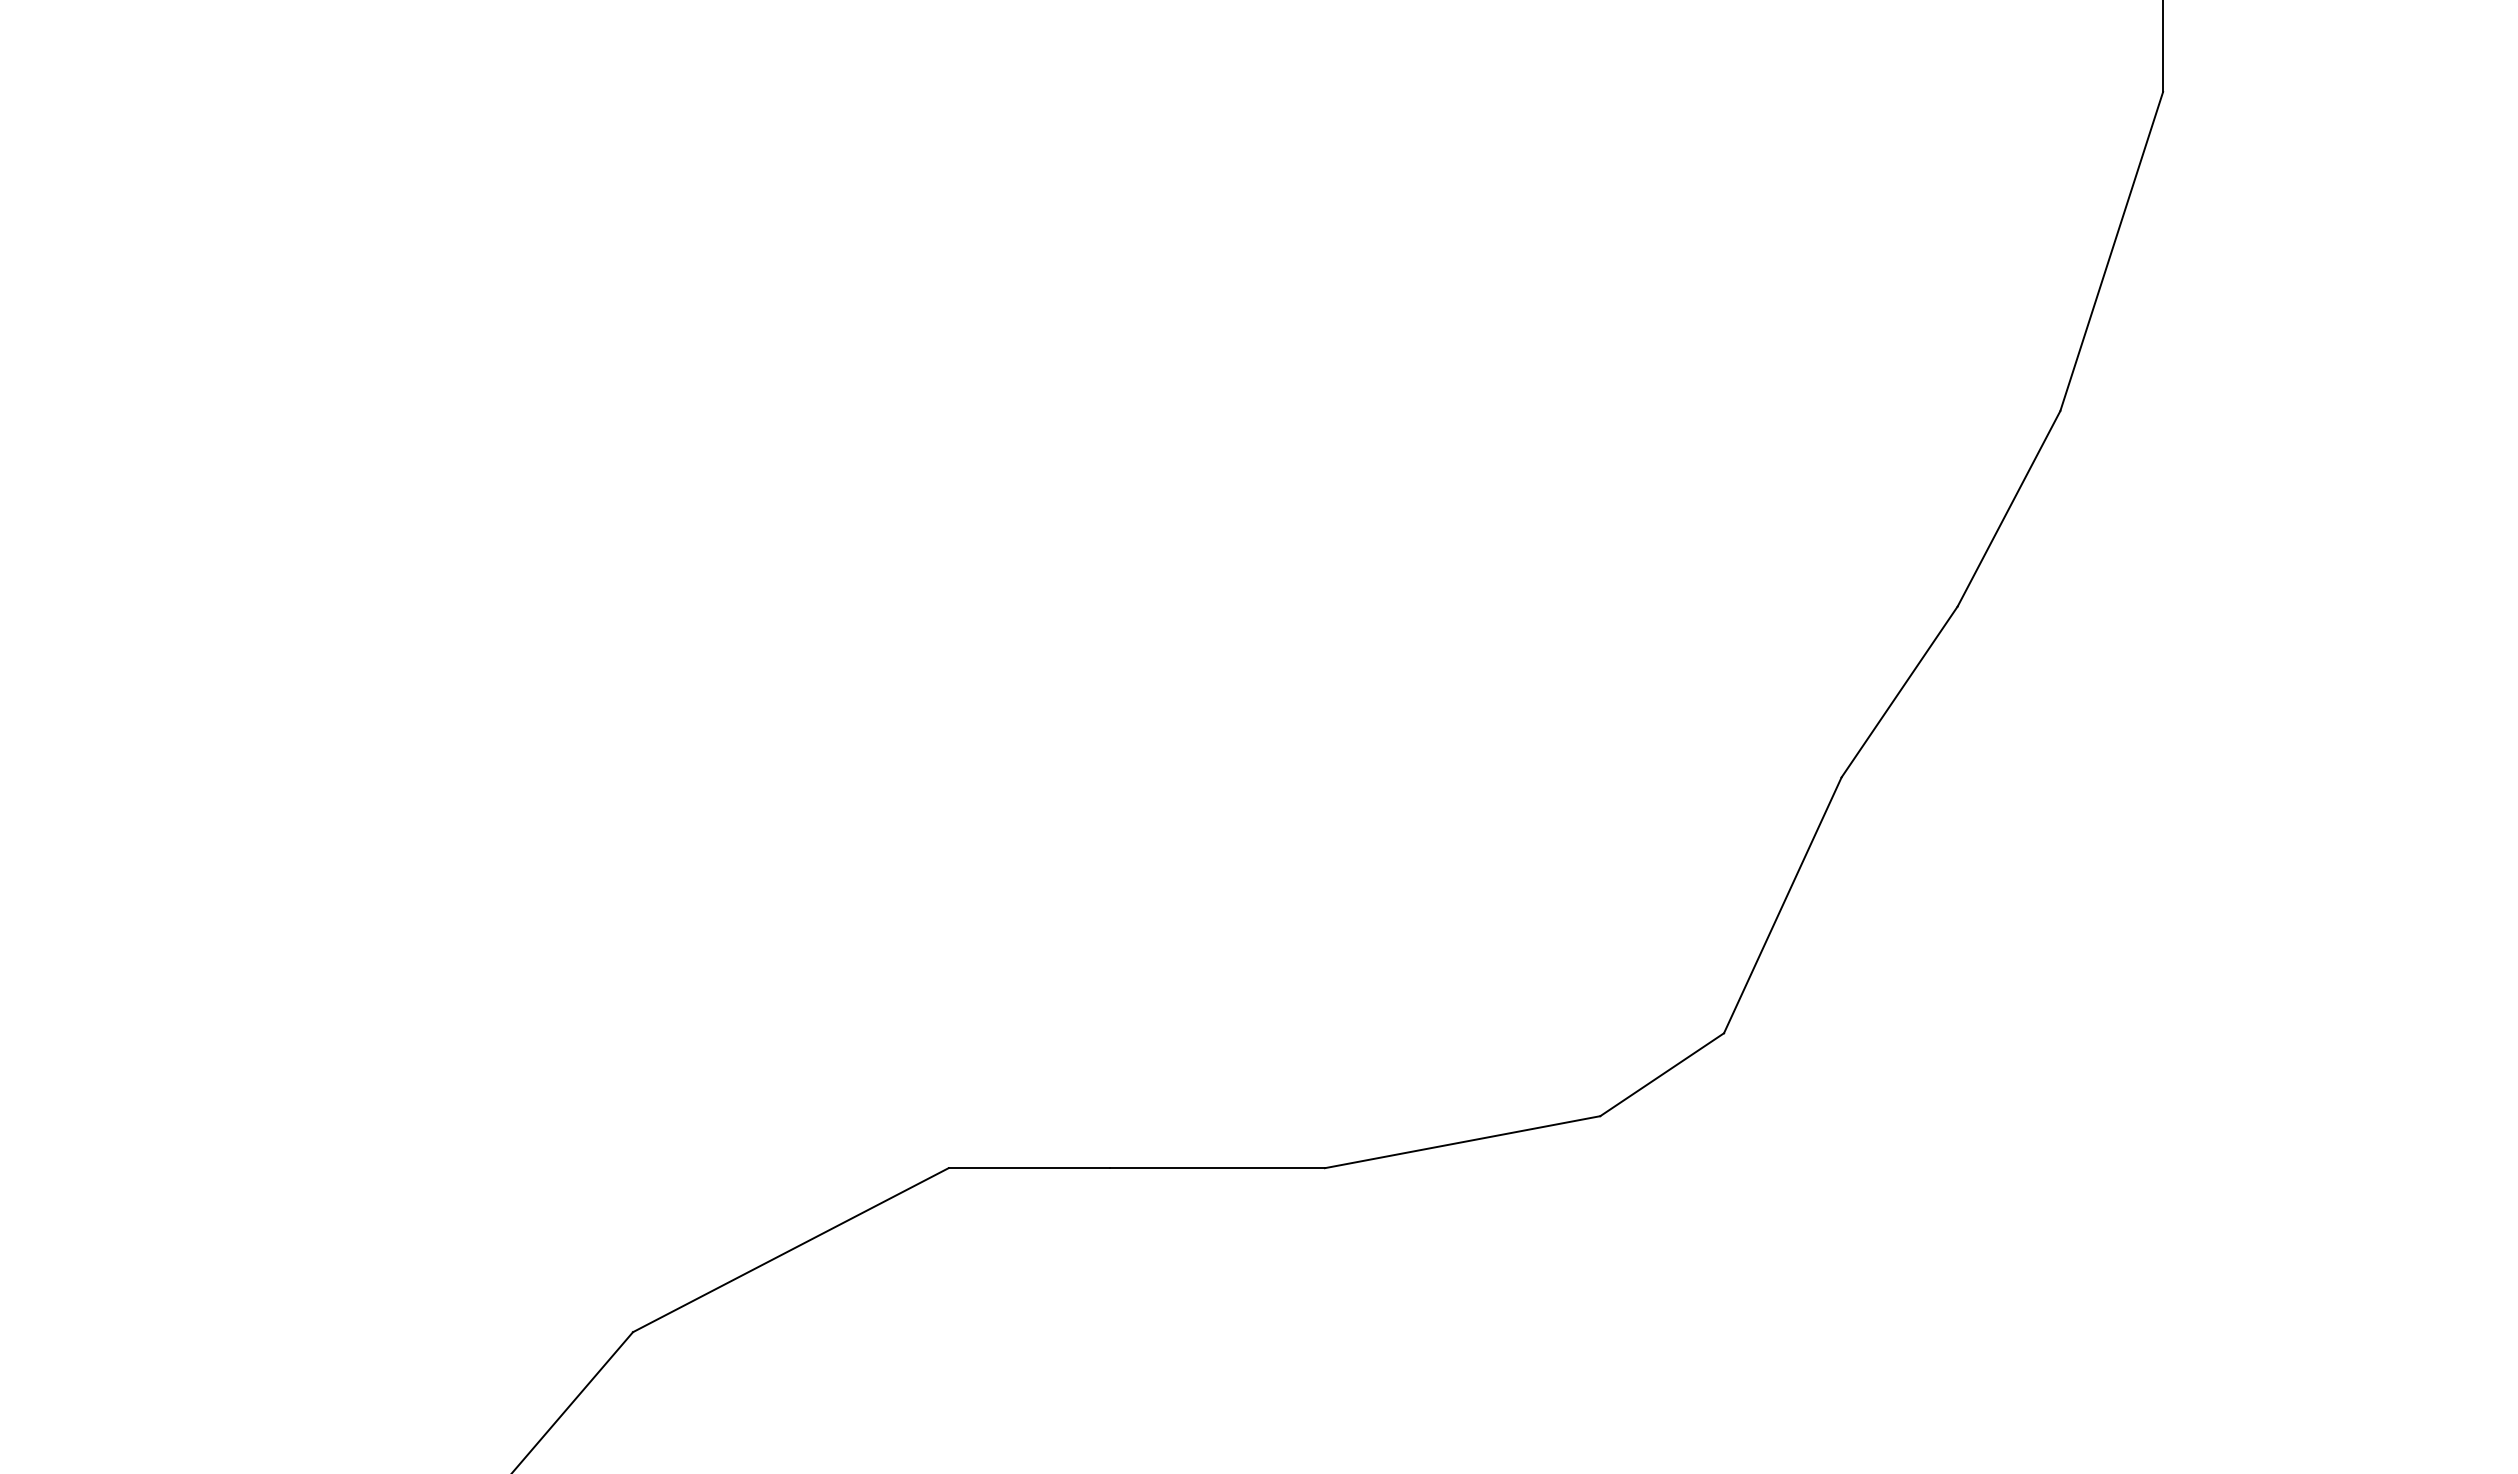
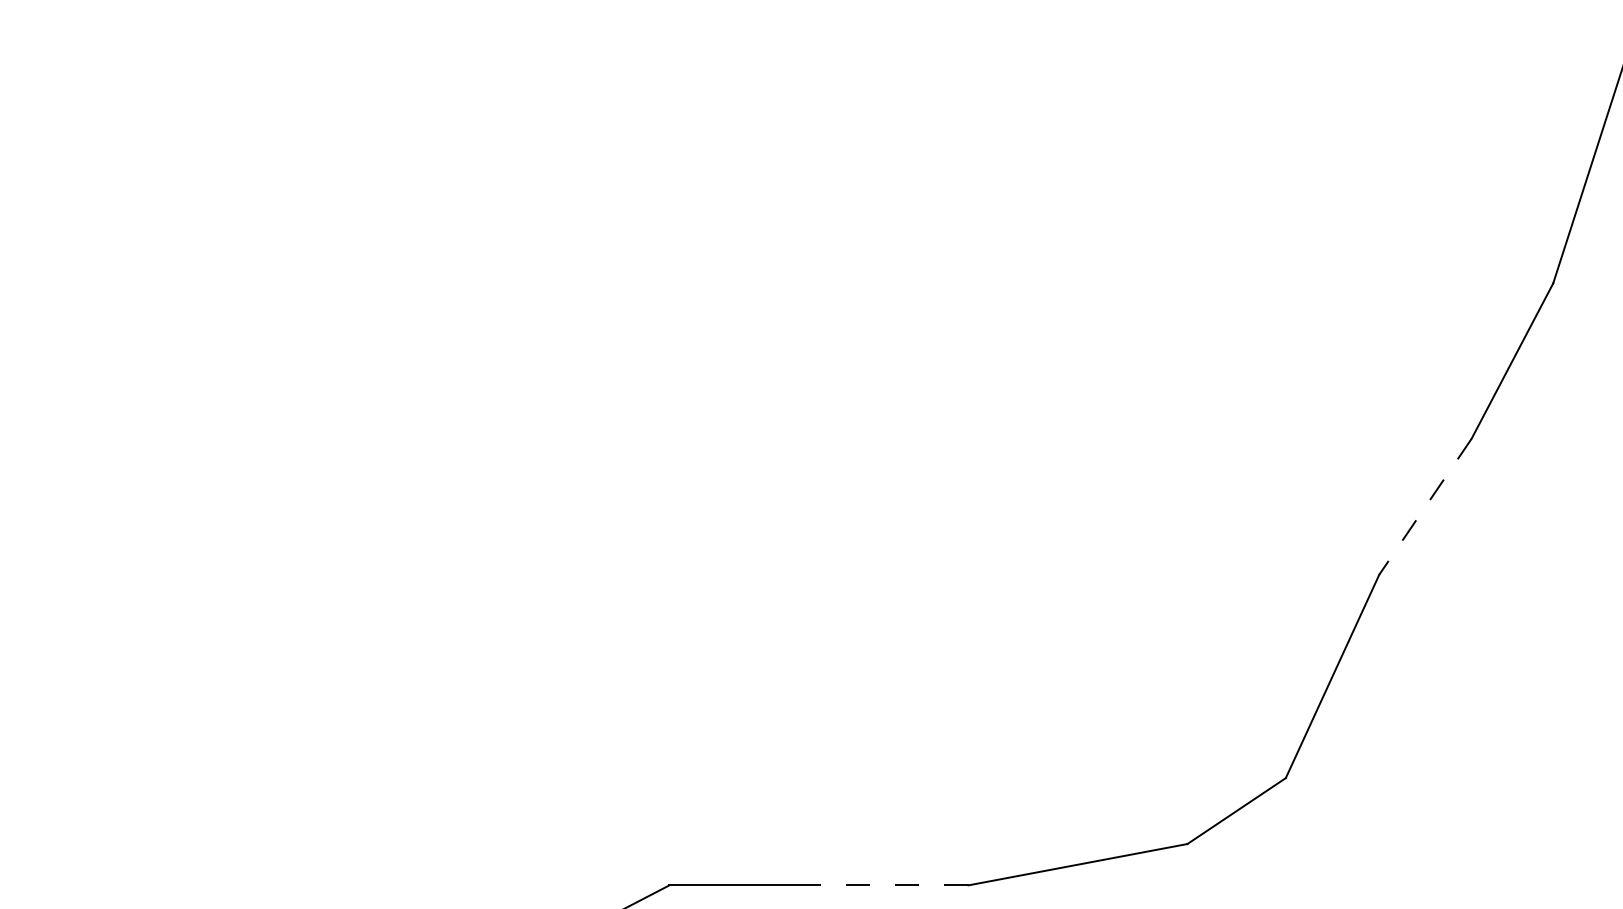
line: (1899, 692) -> (1425, 507), solid -> dashed
line: (1217, 1168) -> (883, 885), solid -> dashed

